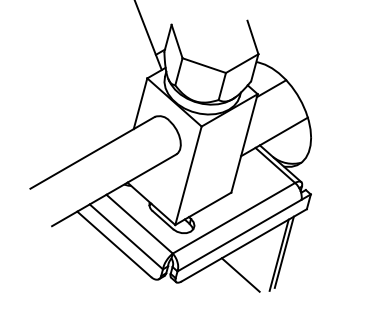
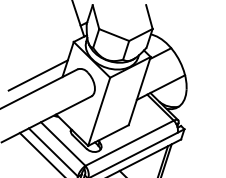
line: (99, 128) -> (38, 75), added

